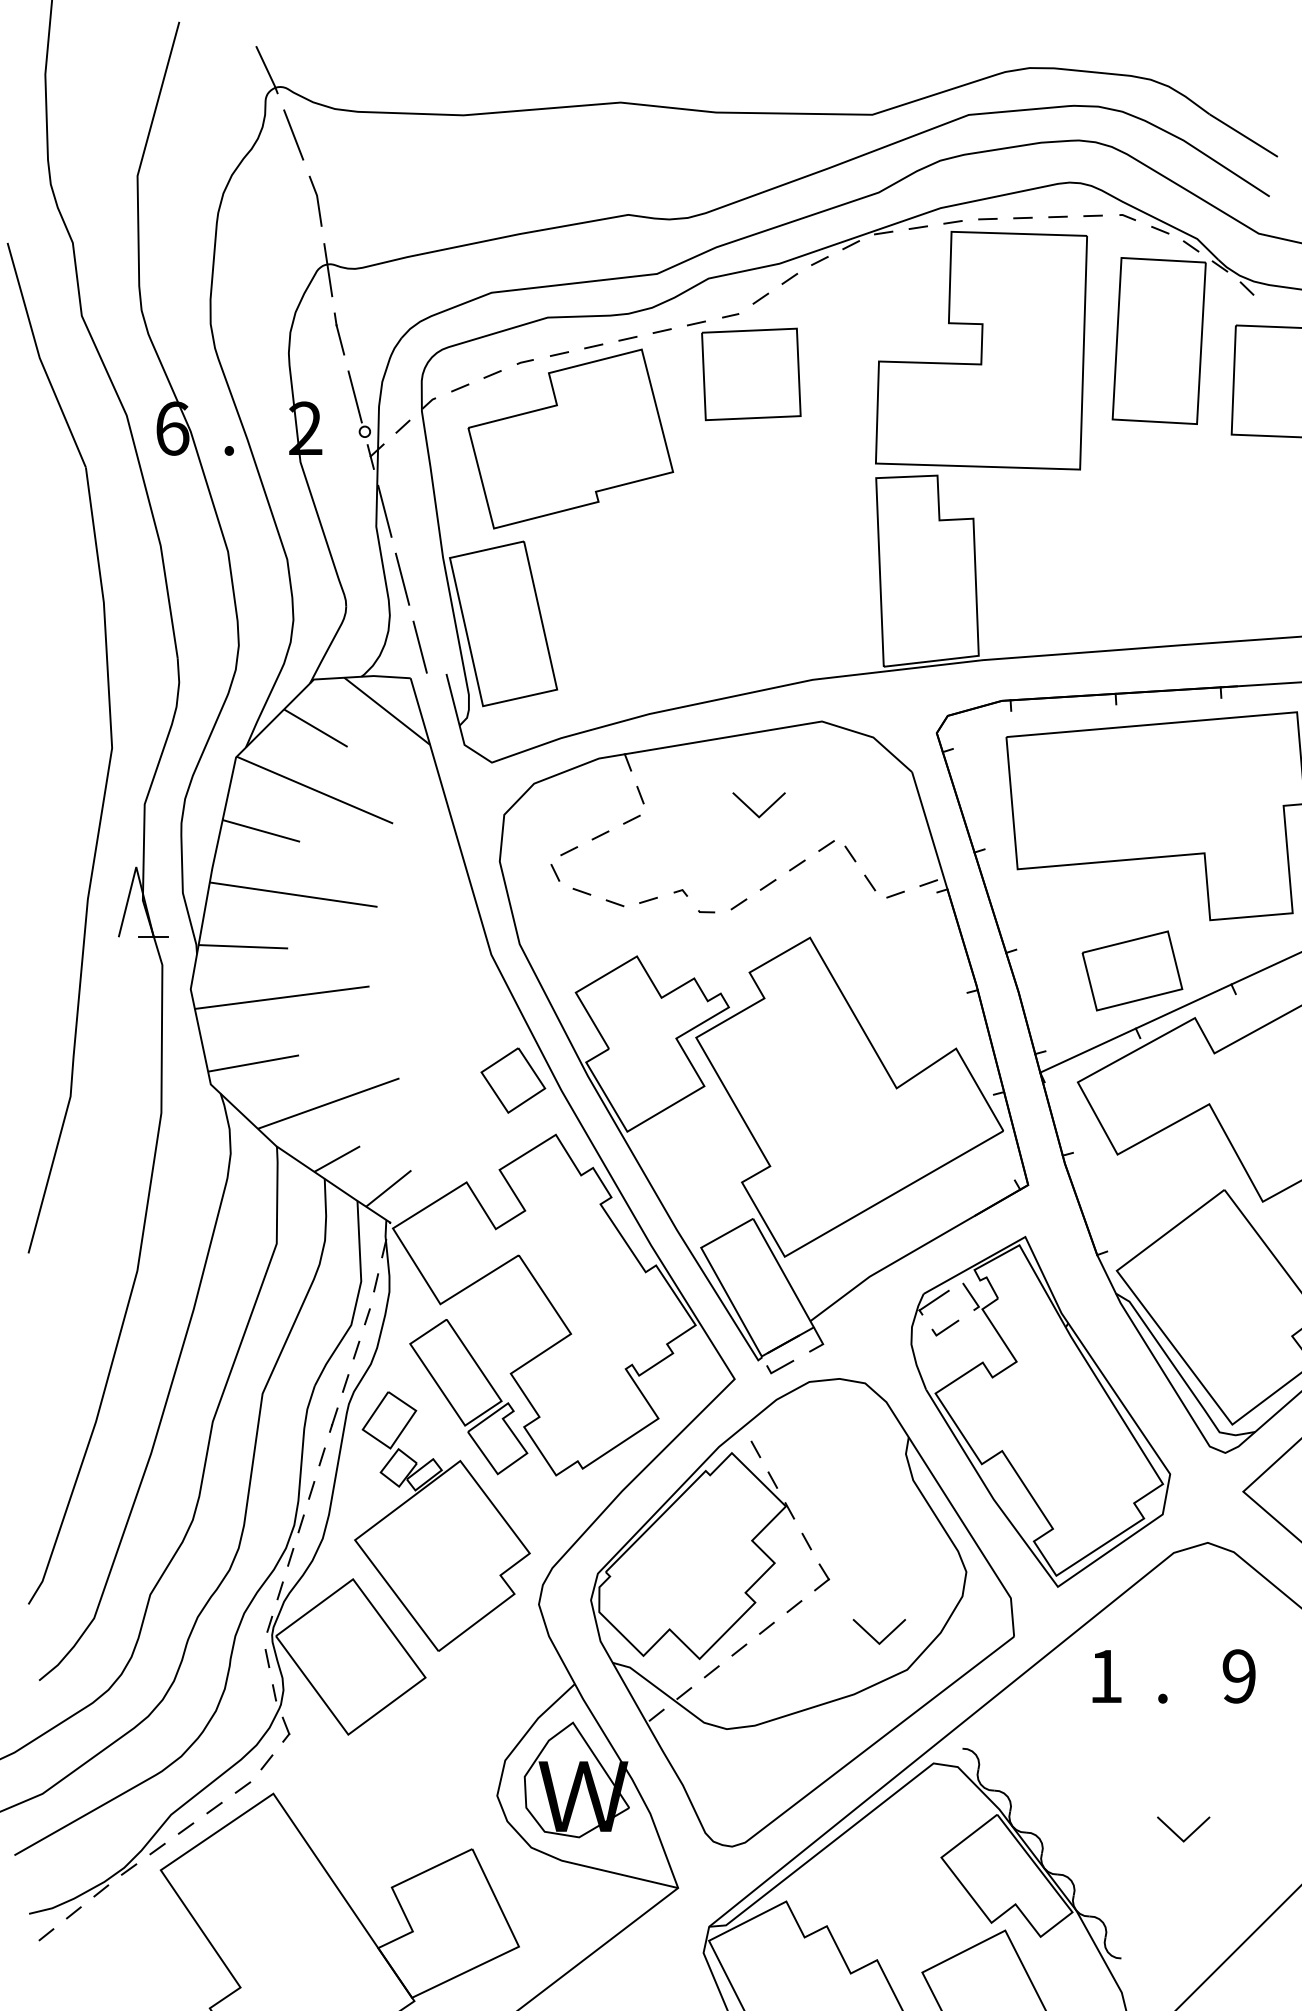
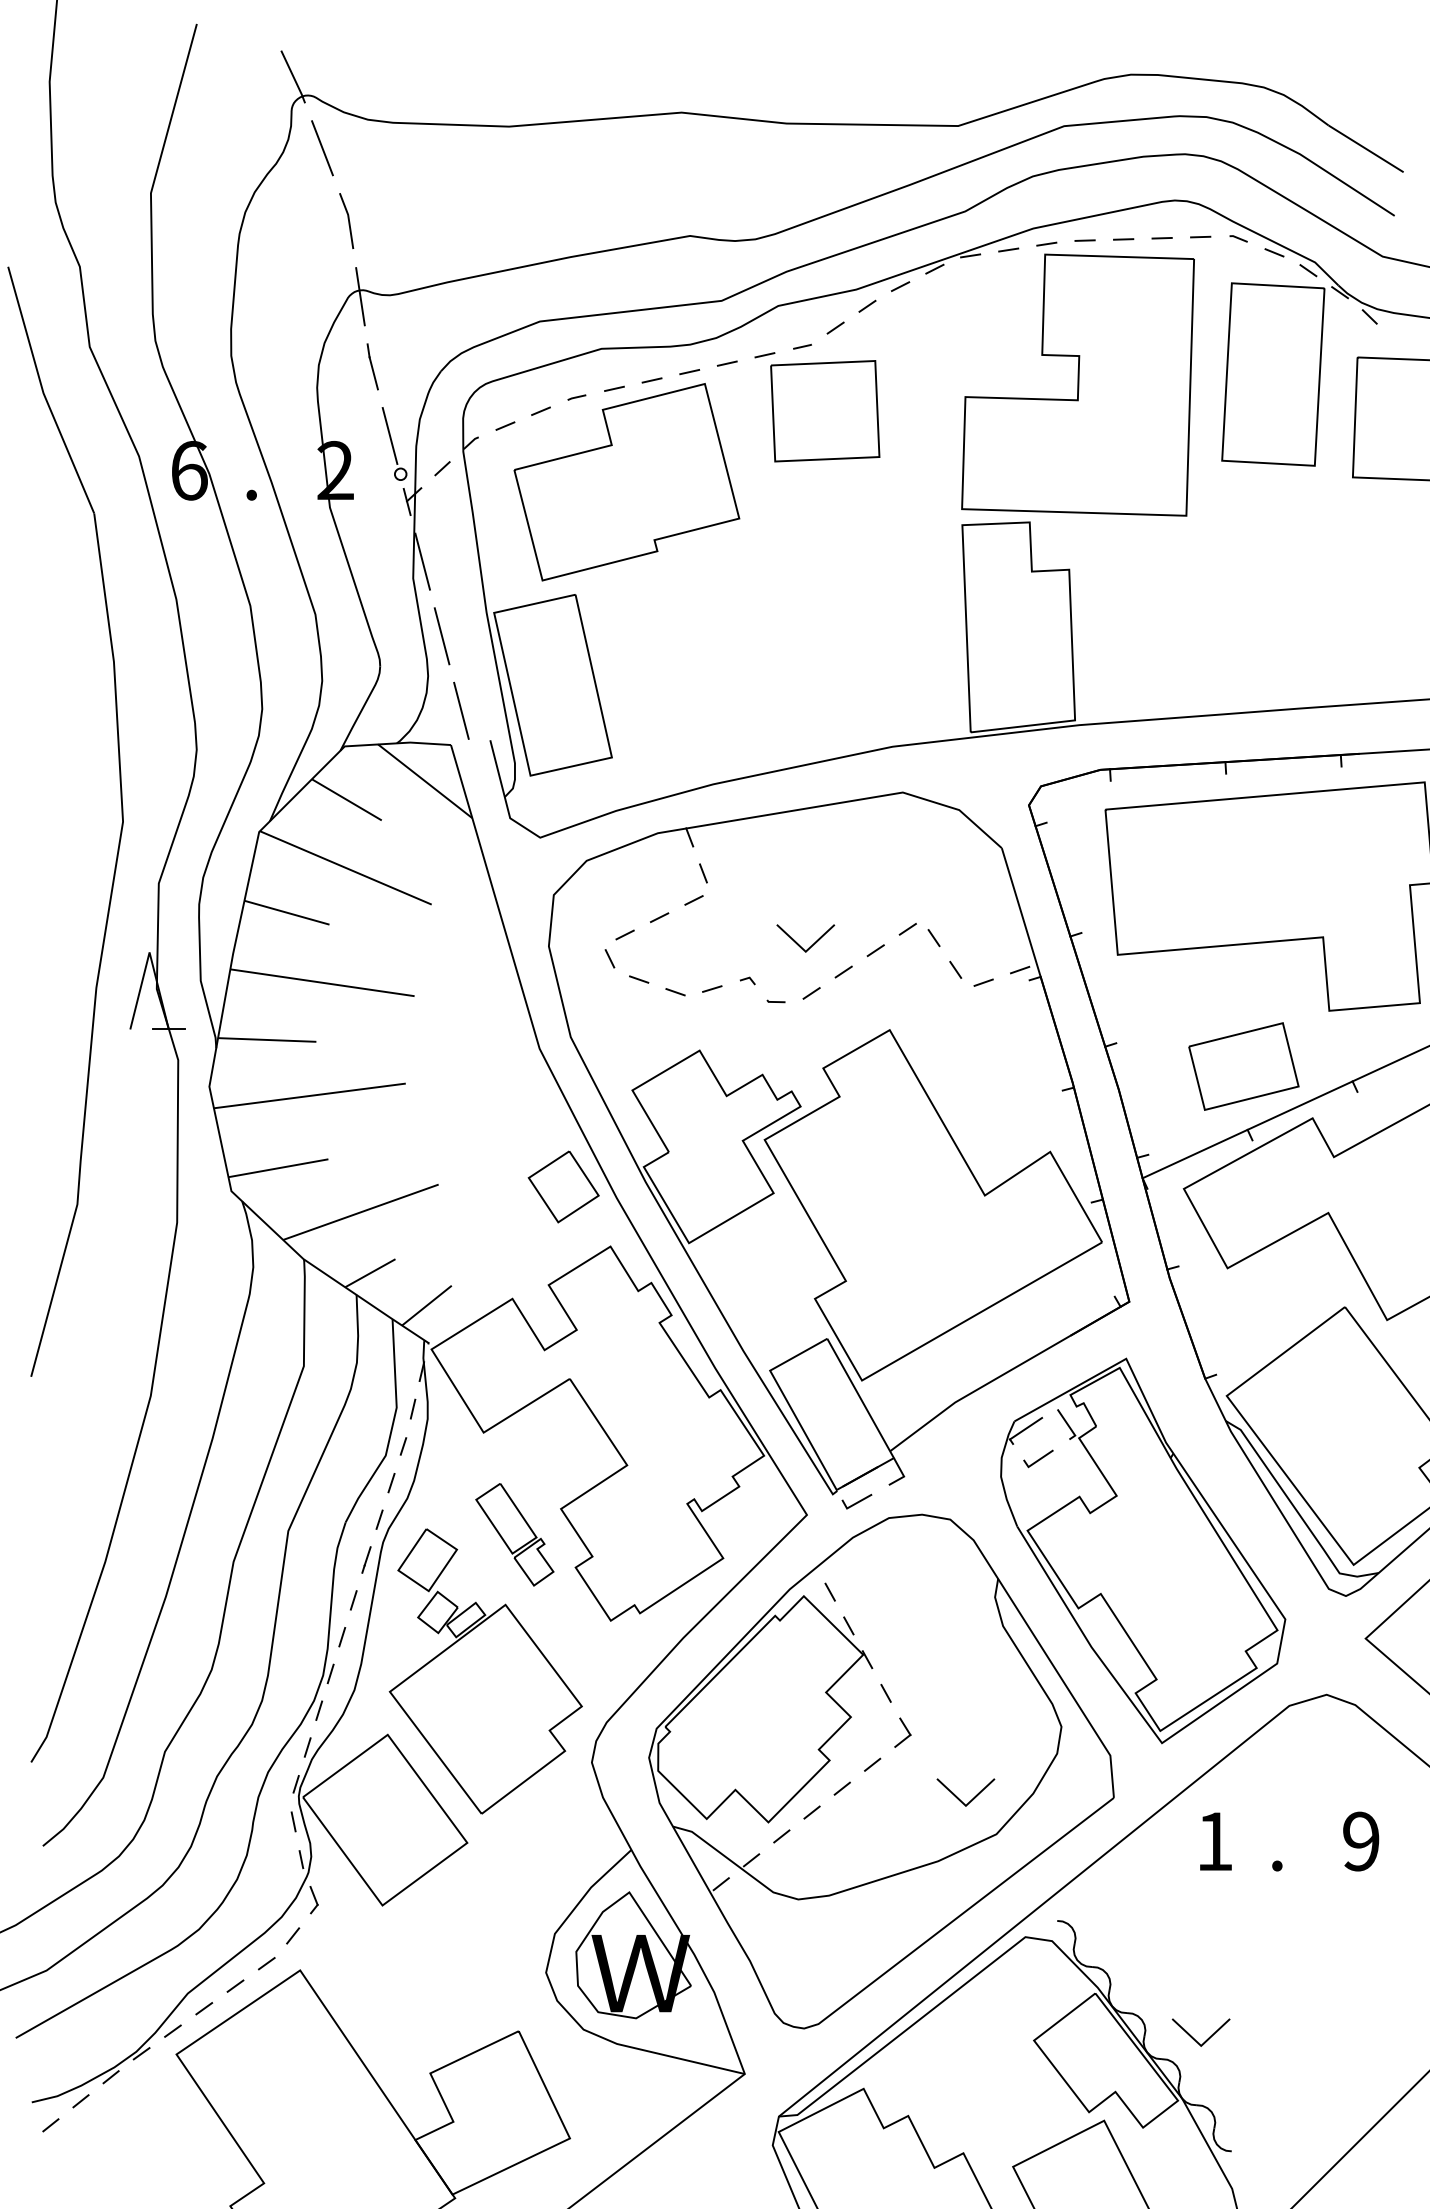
line: (753, 810) -> (799, 944), moved
part: (468, 1396) -> (514, 1534), size x0.6
line: (1177, 1834) -> (1194, 2038), moved

